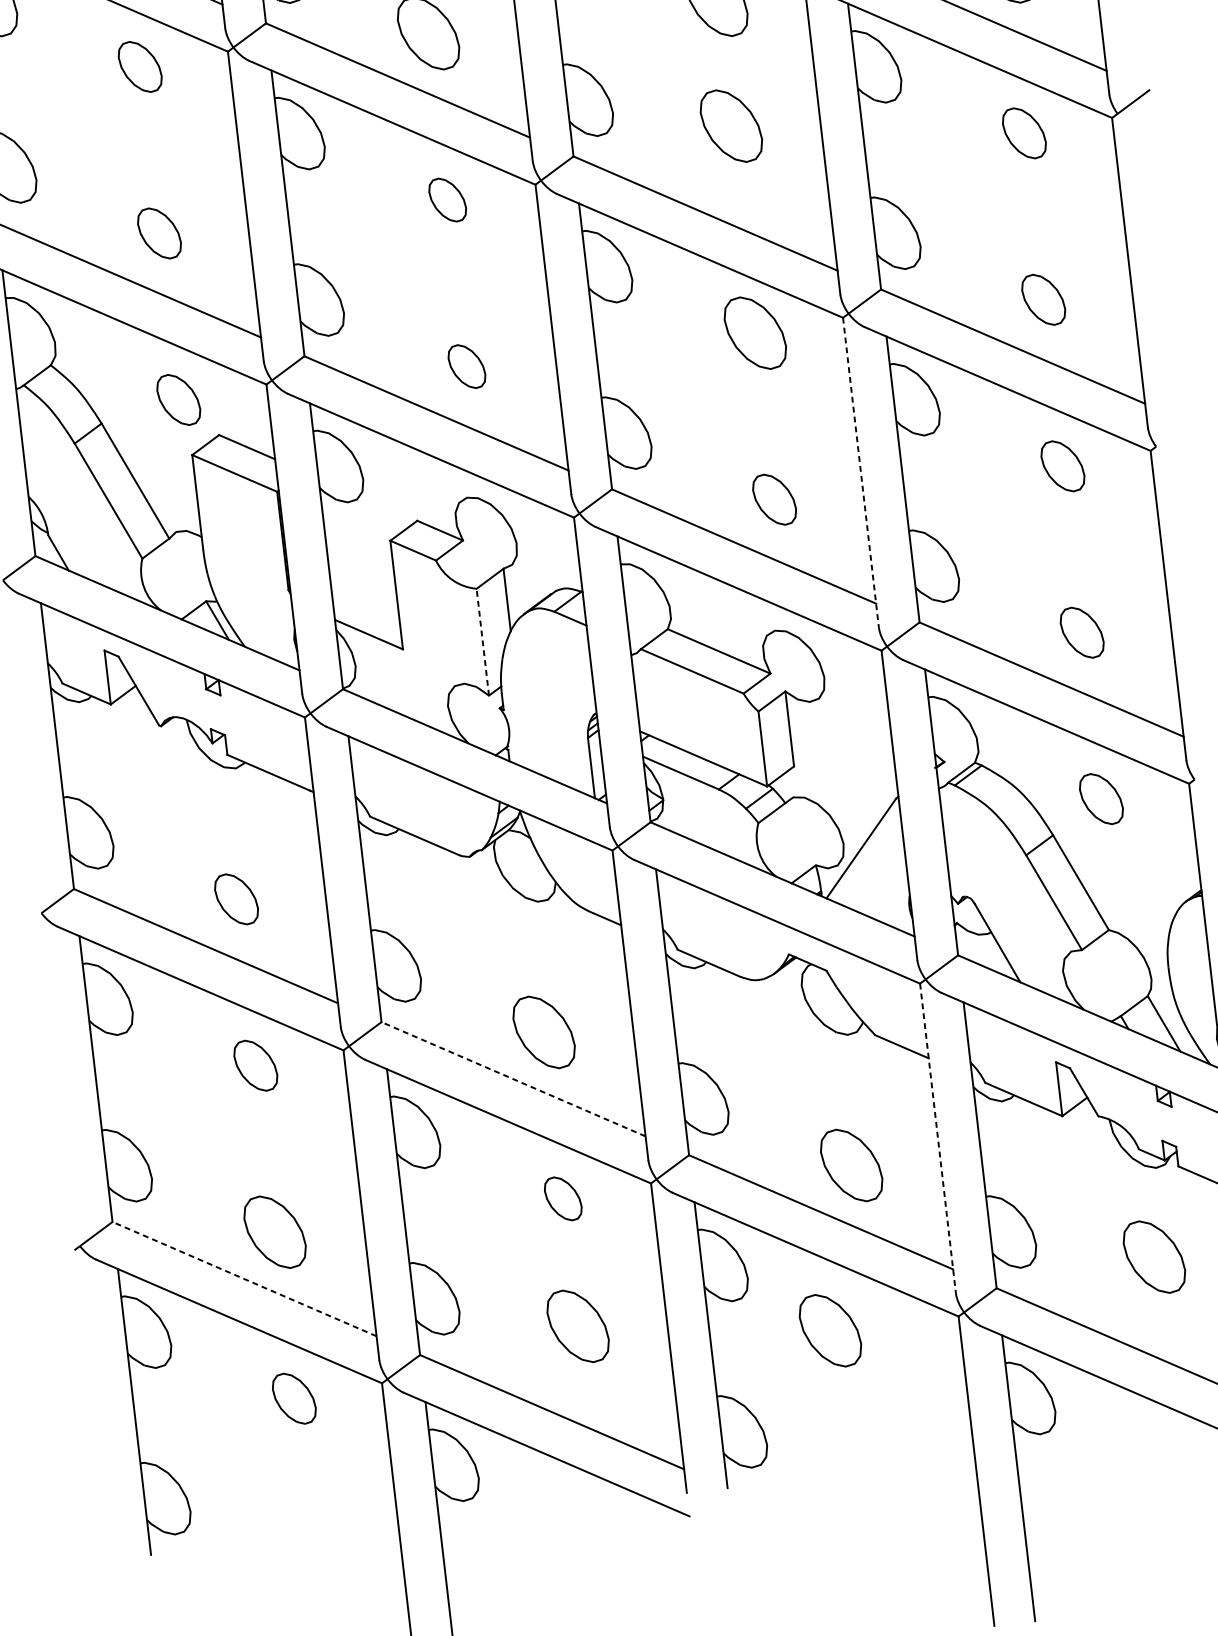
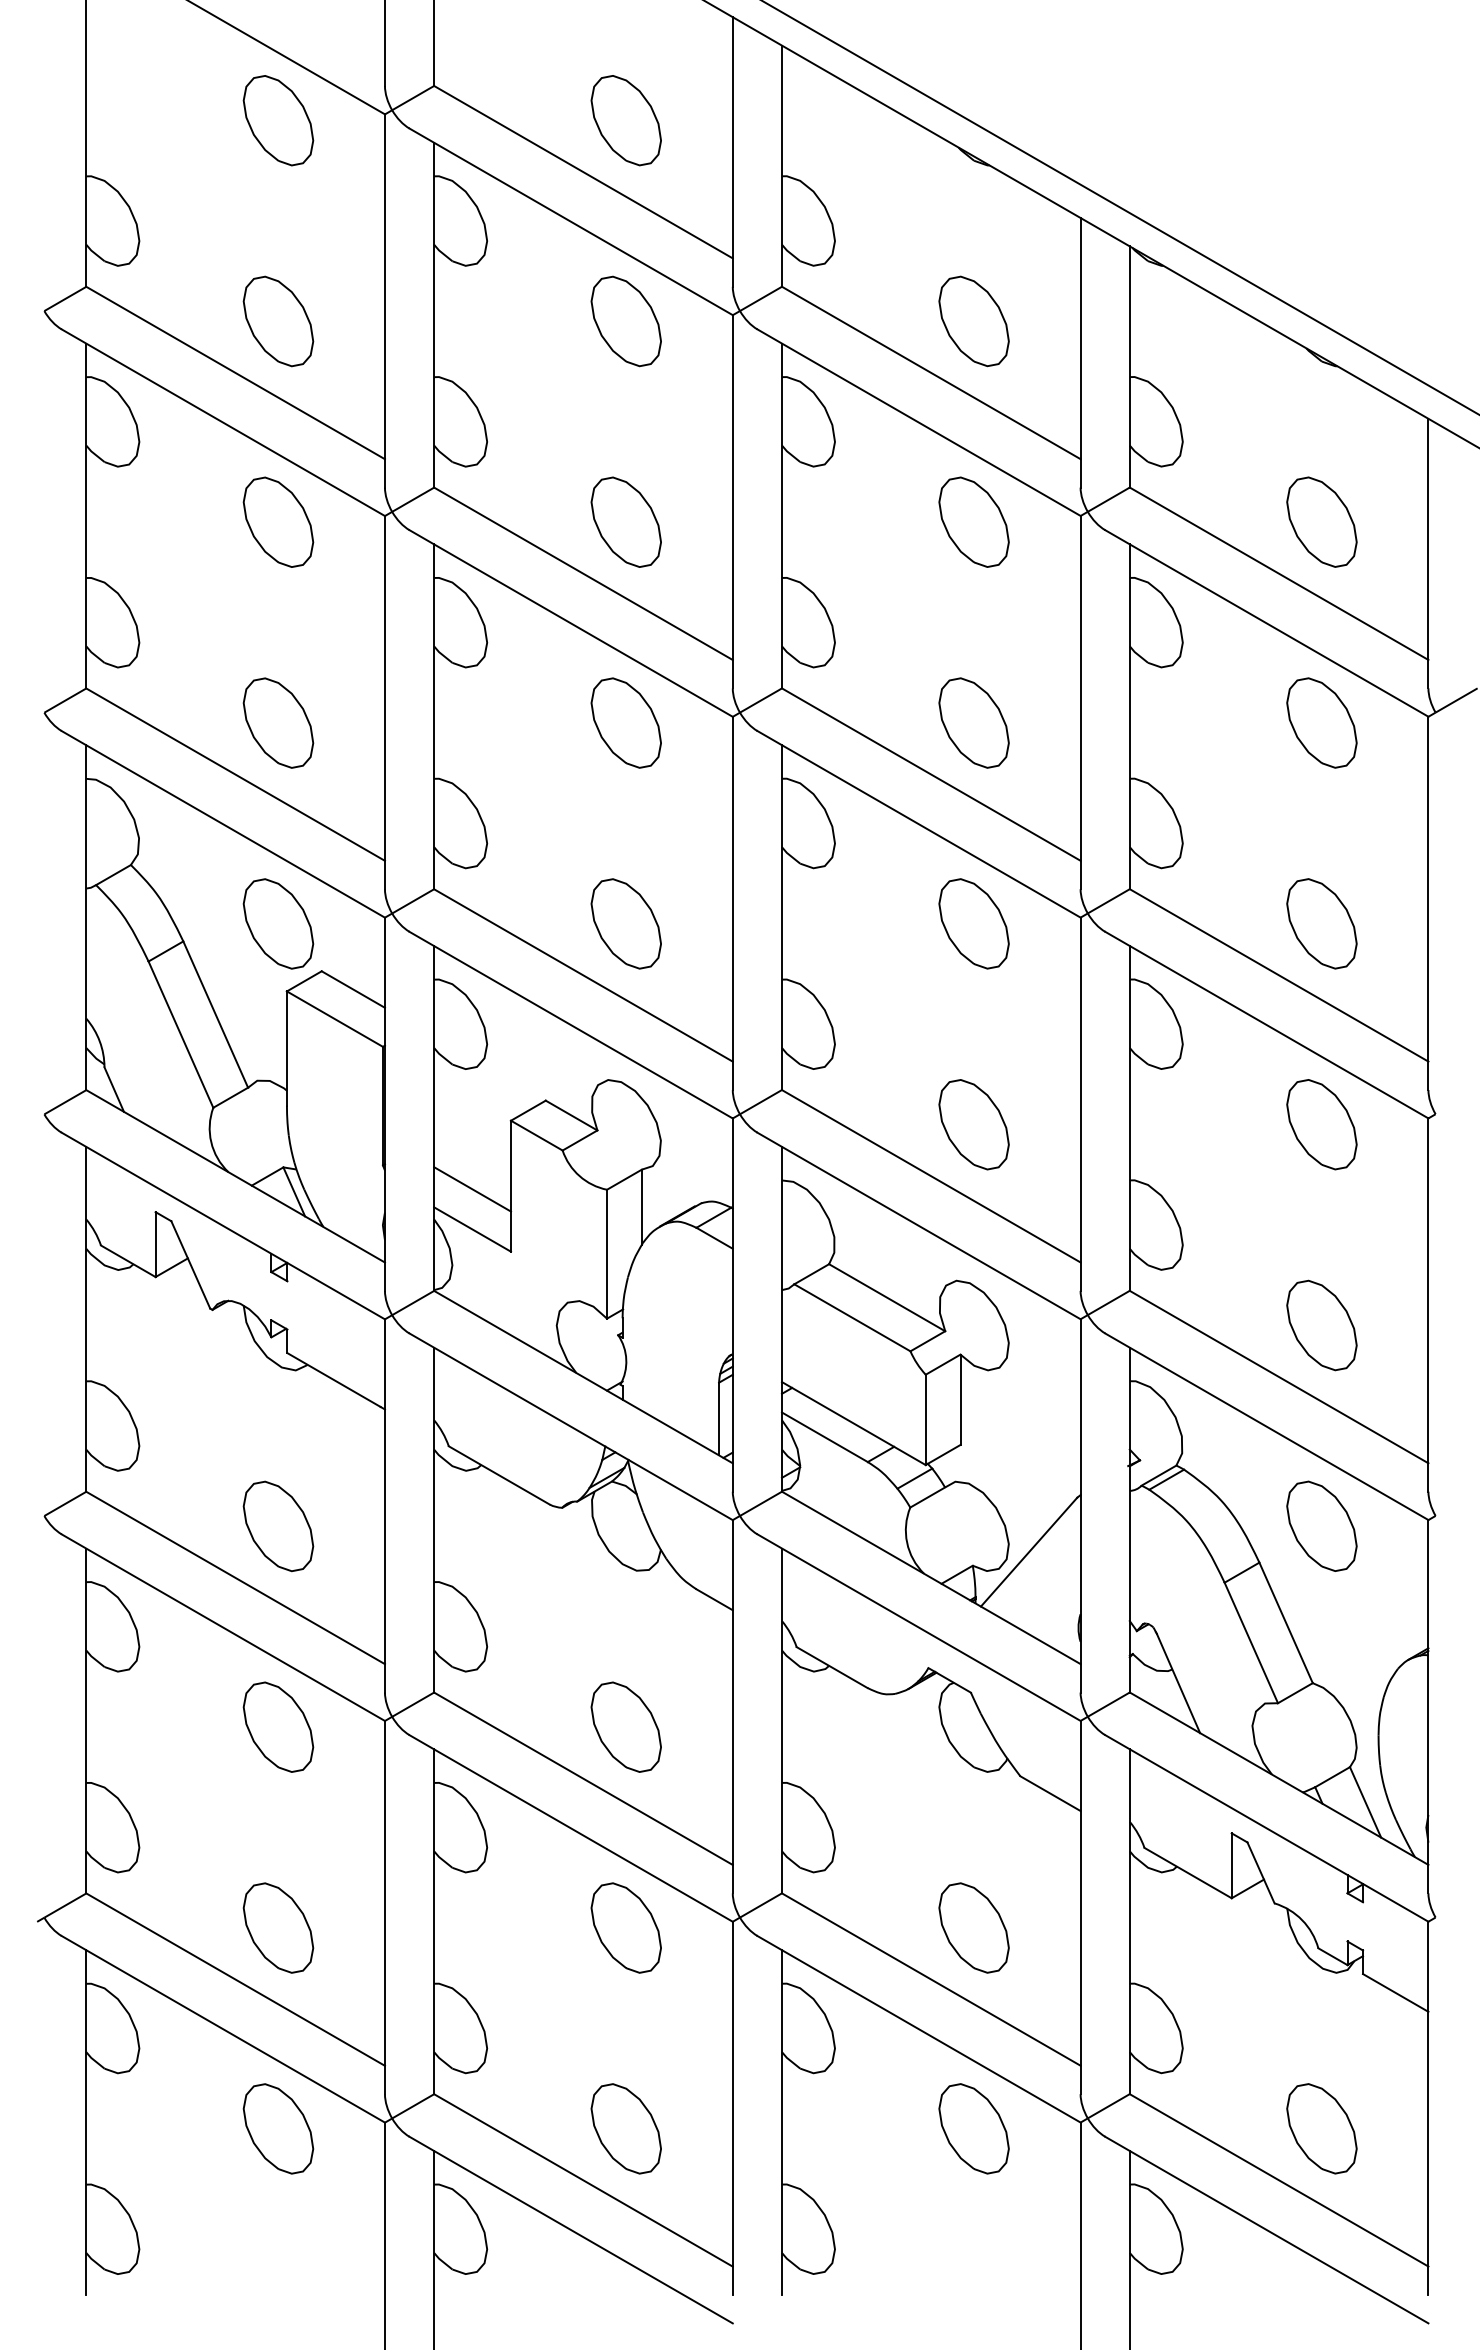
part: (140, 66) -> (278, 521), size x1.43
part: (730, 125) -> (973, 722), moved
part: (1024, 132) -> (1321, 722), size x1.43
part: (447, 199) -> (625, 722), size x1.67
part: (159, 233) -> (278, 722), size x1.43
part: (1043, 299) -> (1321, 923), size x1.43
part: (466, 366) -> (625, 923), size x1.67
part: (178, 399) -> (278, 923), size x1.43
part: (1062, 466) -> (1321, 1124), size x1.43
line: (860, 472) -> (1080, 1104), dashed -> solid
part: (774, 499) -> (973, 1124), size x1.43
line: (365, 601) -> (472, 1189), added
part: (1081, 632) -> (1321, 1325), size x1.43
line: (483, 641) -> (607, 1253), dashed -> solid
part: (1101, 798) -> (1321, 1525), size x1.43
part: (236, 899) -> (278, 1526), size x1.43
part: (255, 1065) -> (278, 1726), size x1.43
line: (513, 1079) -> (583, 1778), dashed -> solid
line: (937, 1138) -> (1080, 1907), dashed -> solid
part: (562, 1198) -> (625, 1927), size x1.67
part: (1154, 1256) -> (1321, 2128), moved
line: (244, 1279) -> (235, 1979), dashed -> solid
part: (577, 1326) -> (625, 2128), moved
part: (829, 1330) -> (973, 2128), moved
part: (294, 1398) -> (278, 2128), size x1.43

